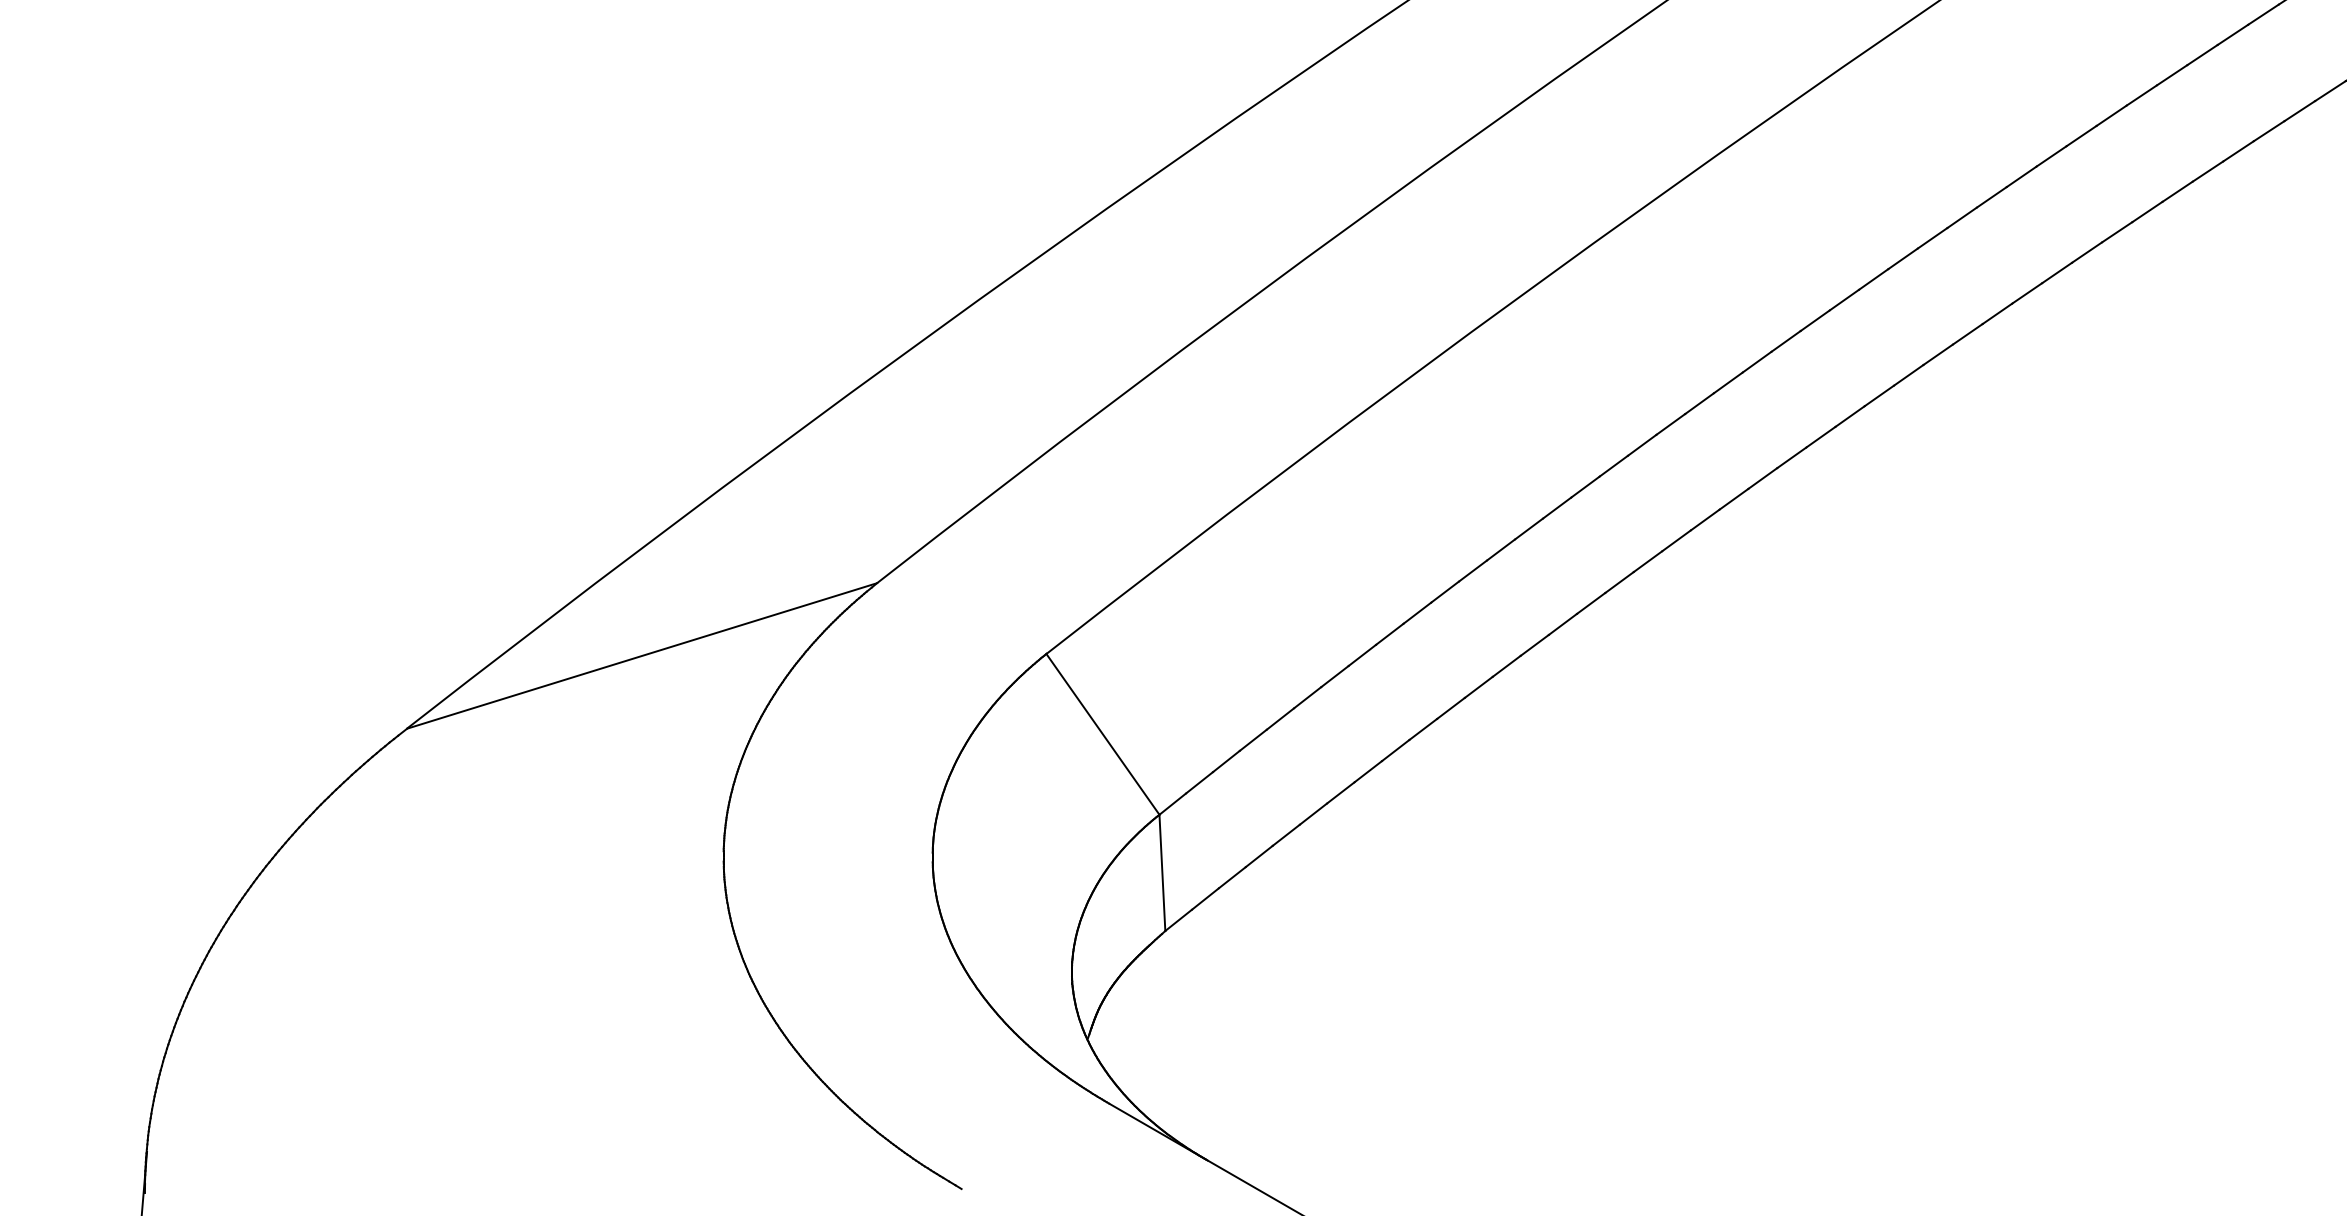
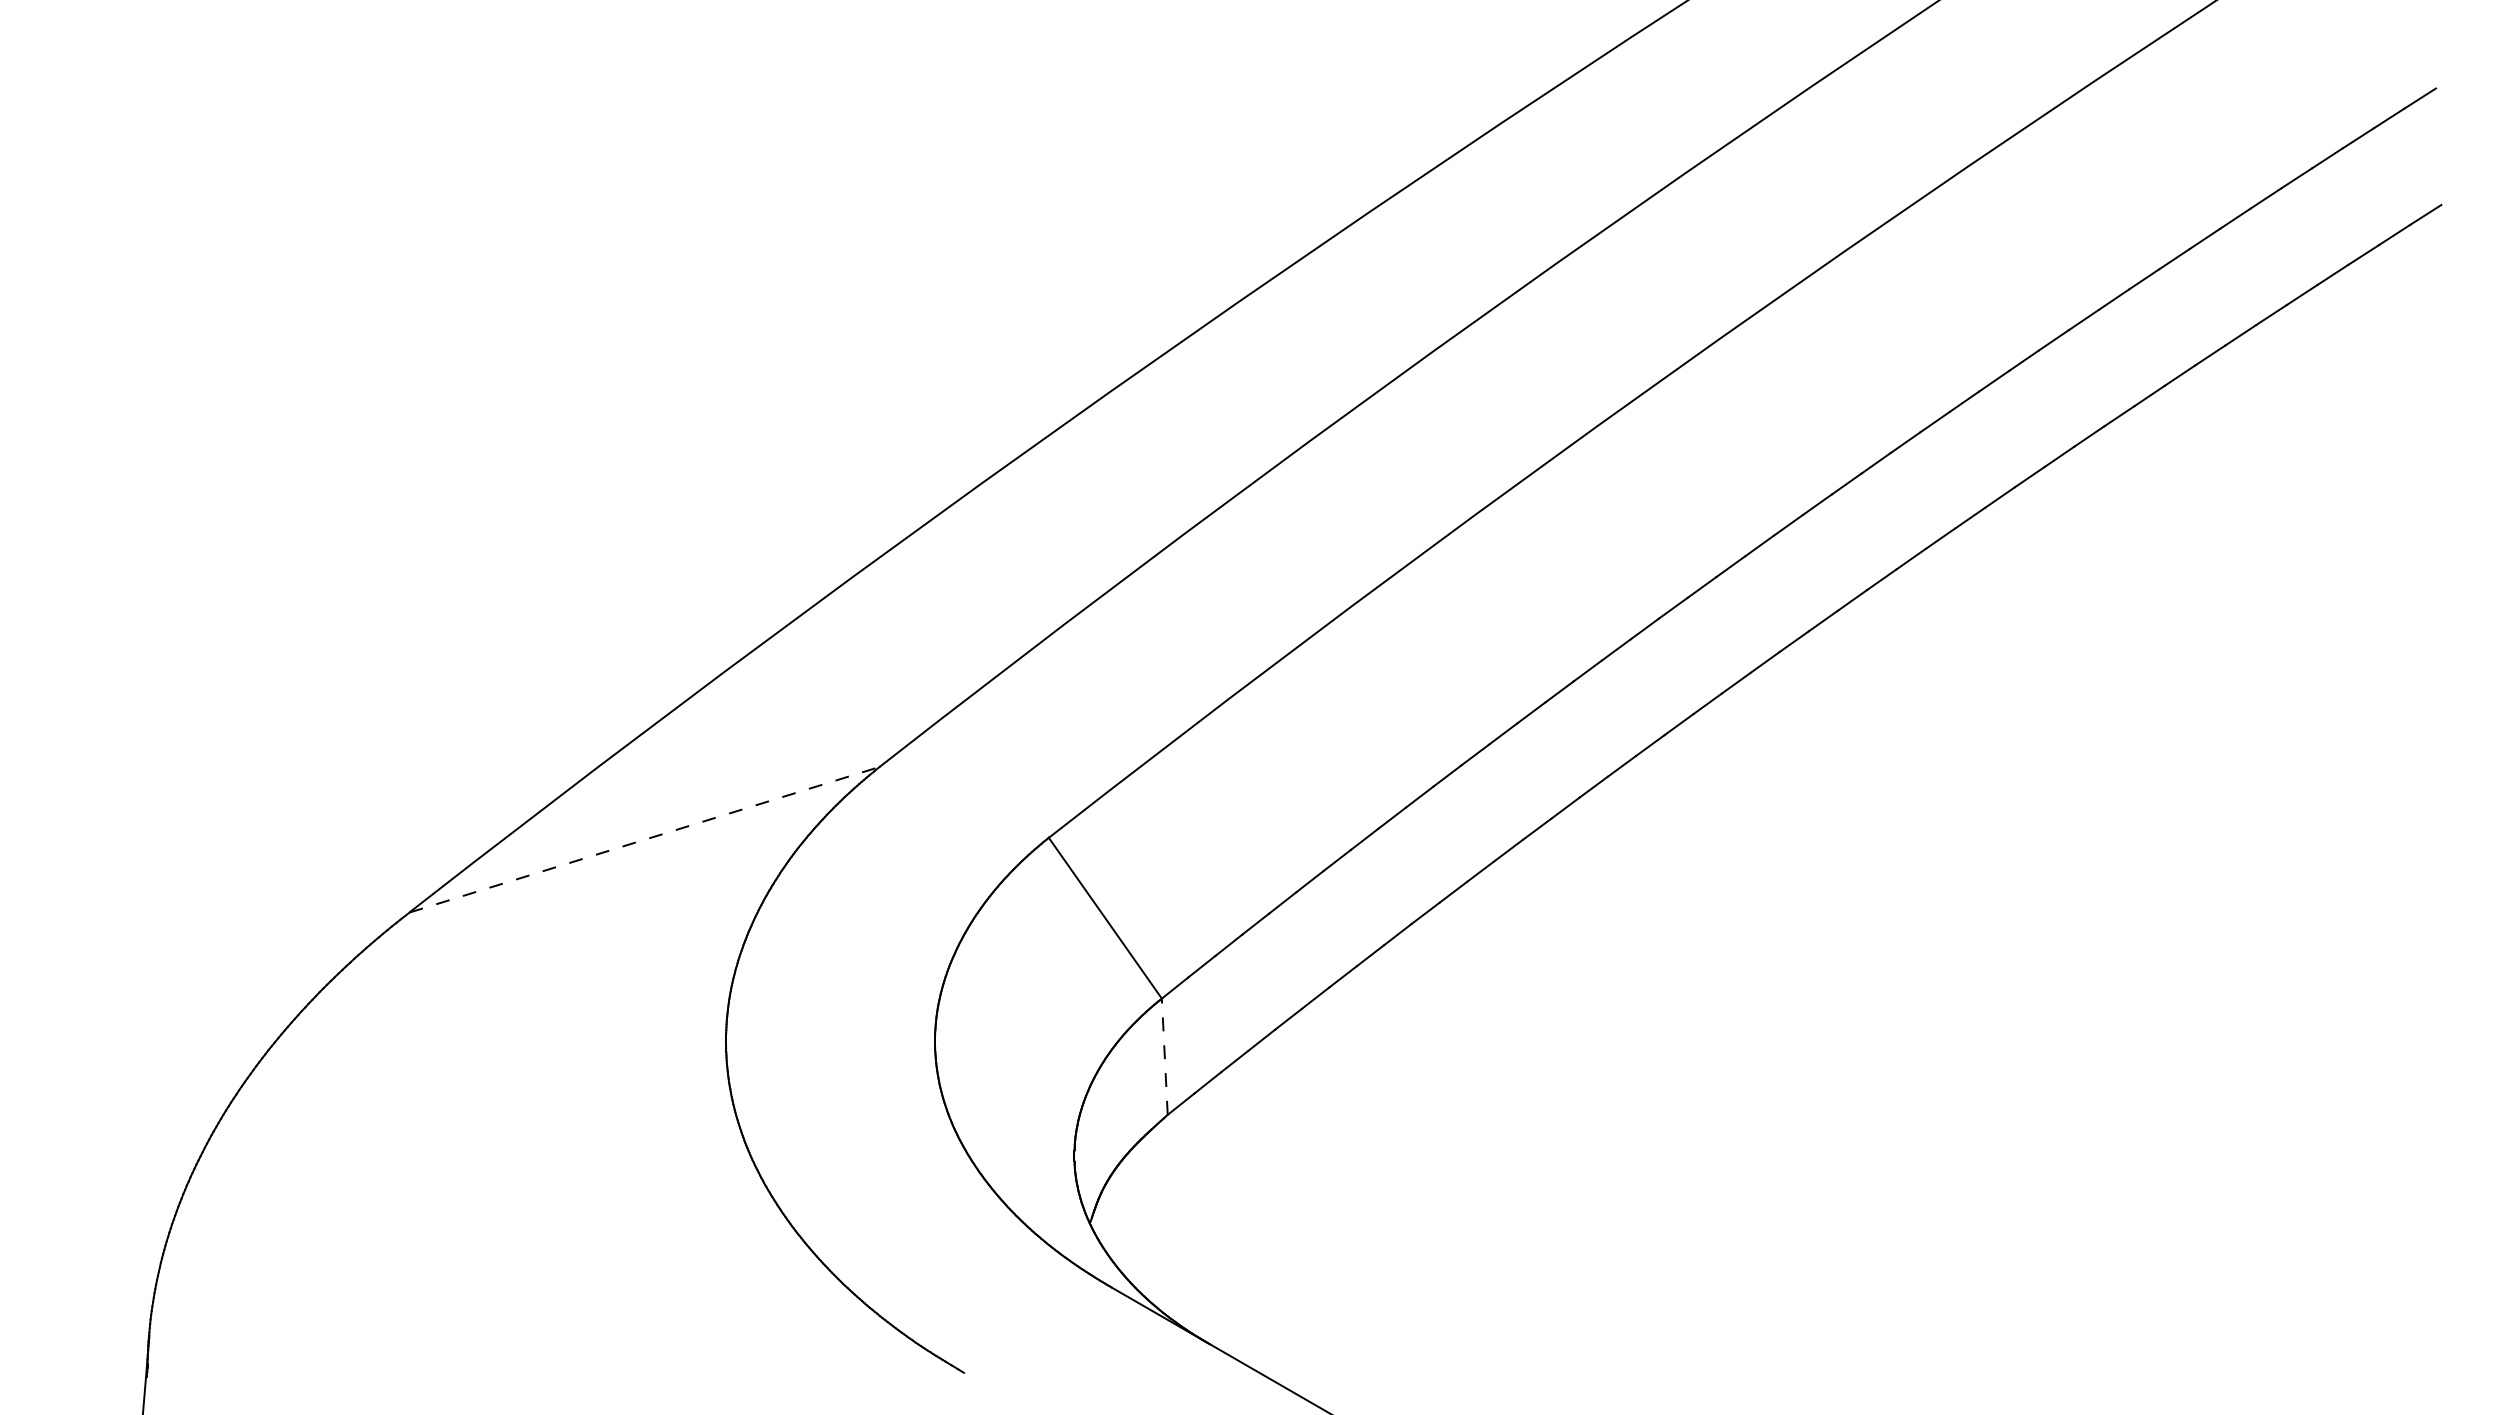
line: (642, 655) -> (644, 839), solid -> dashed
line: (1162, 872) -> (1164, 1056), solid -> dashed

